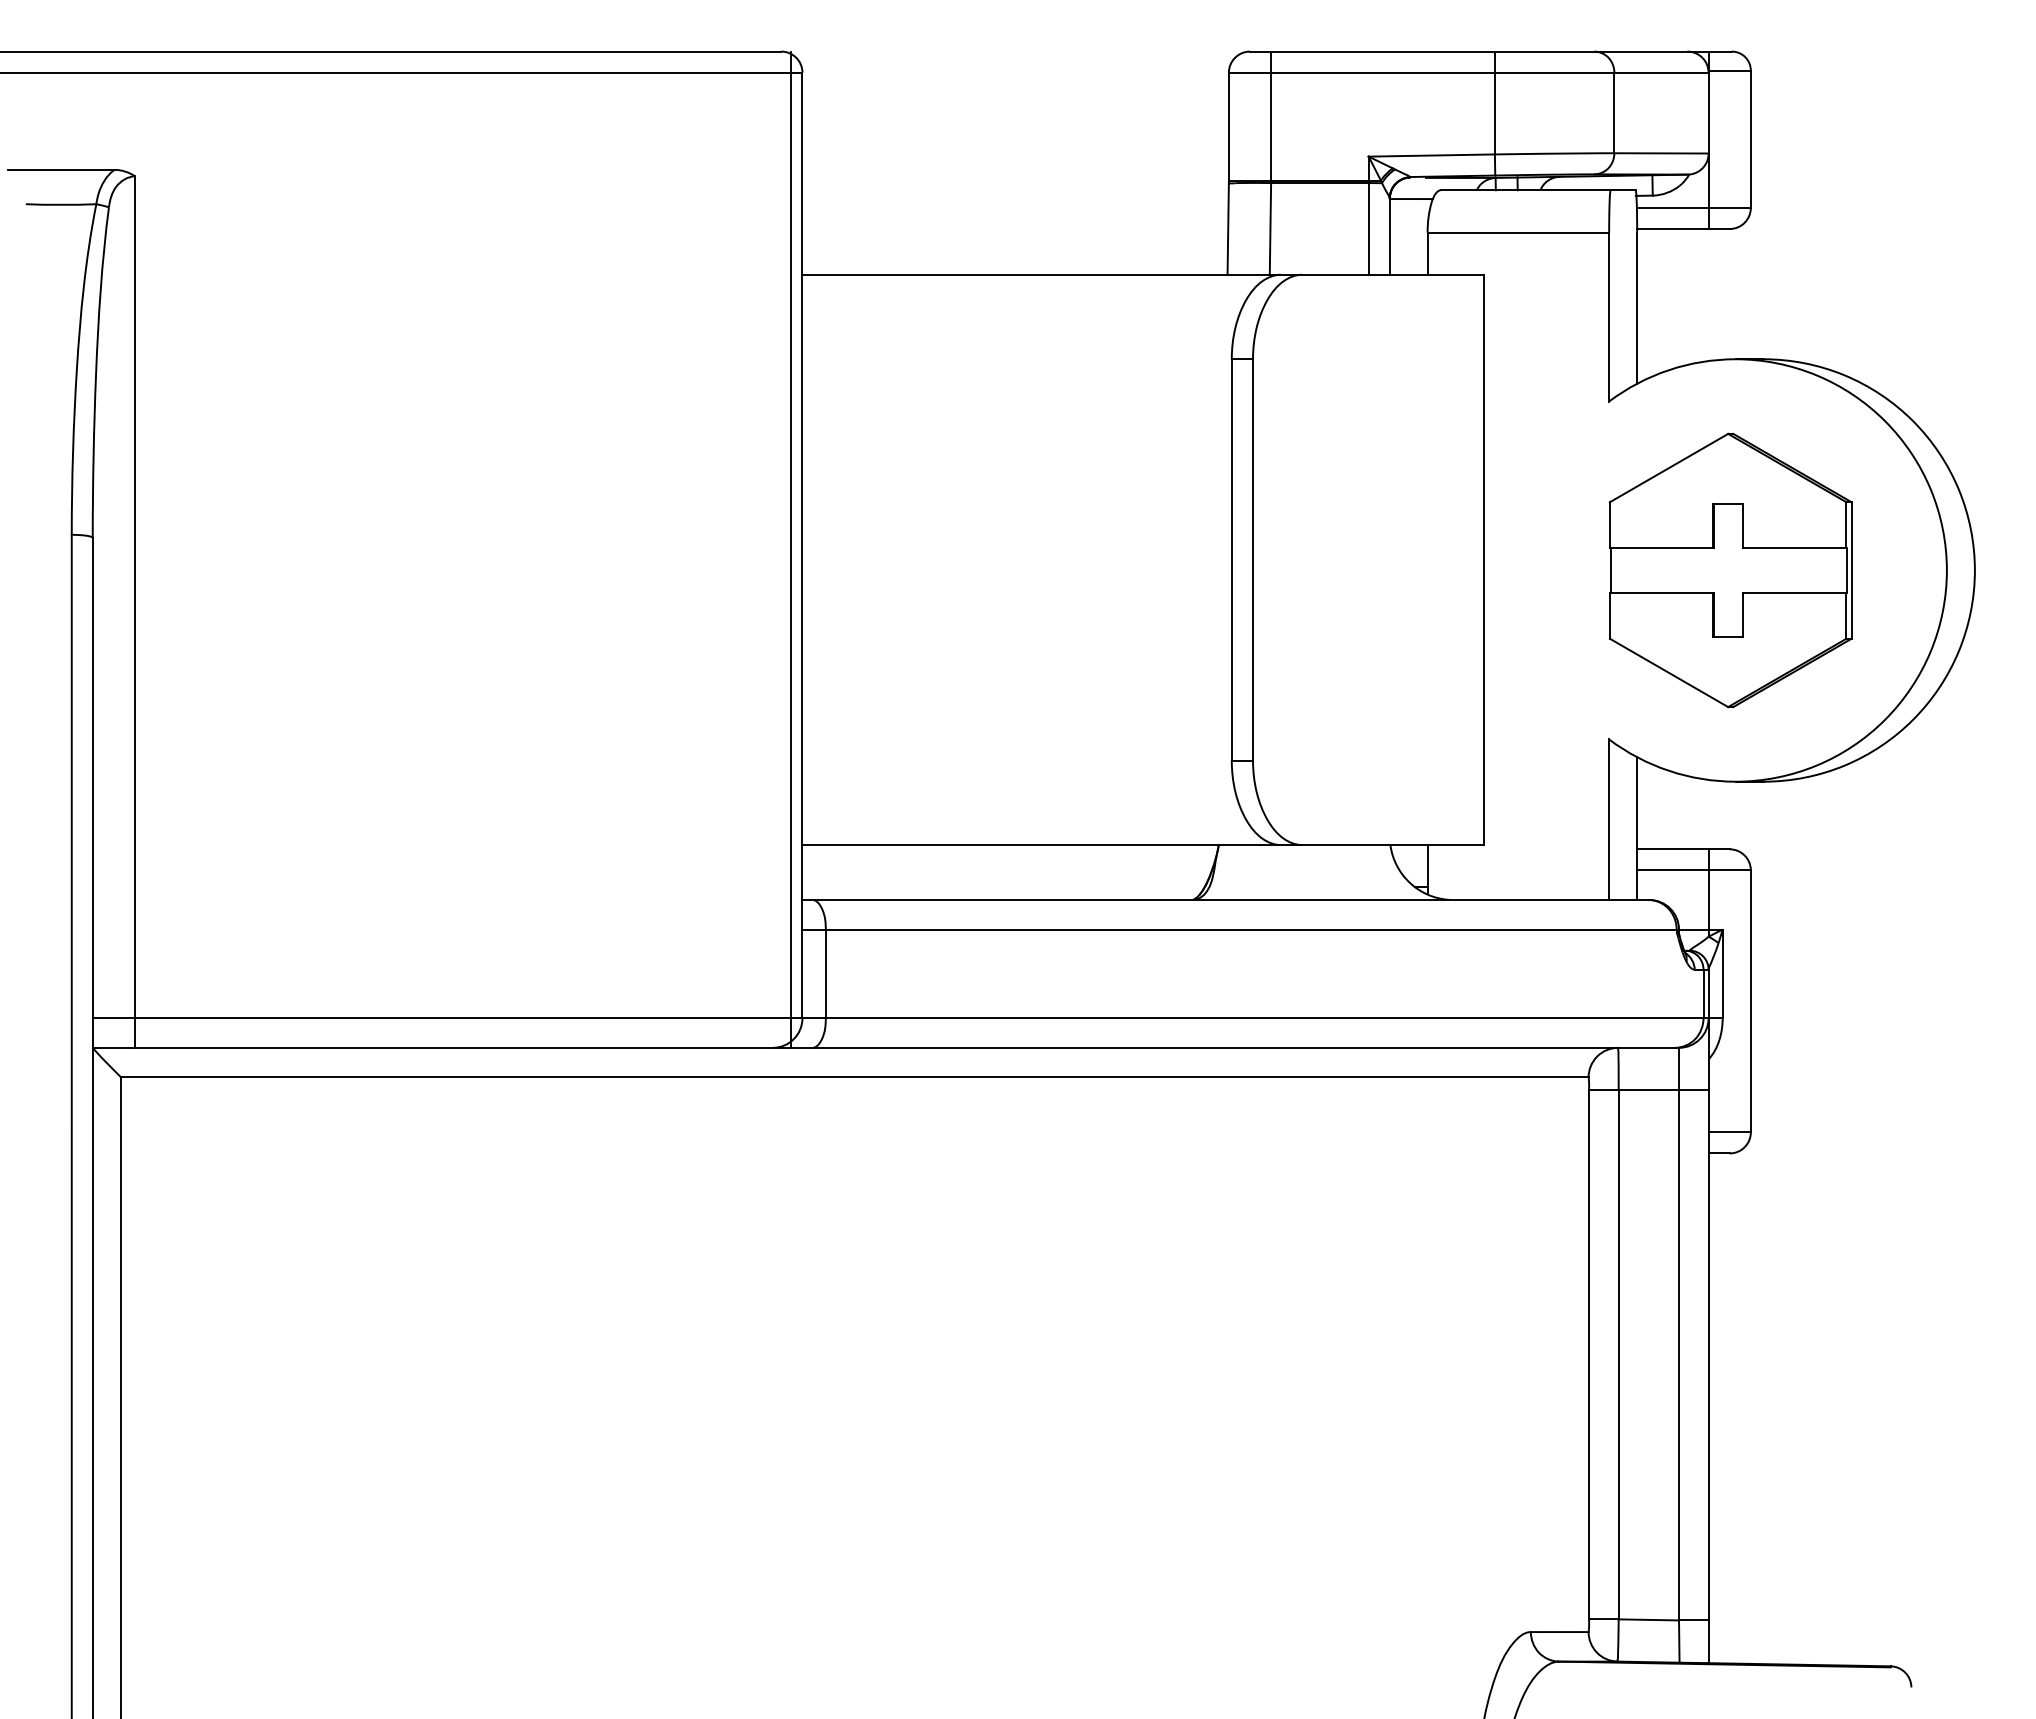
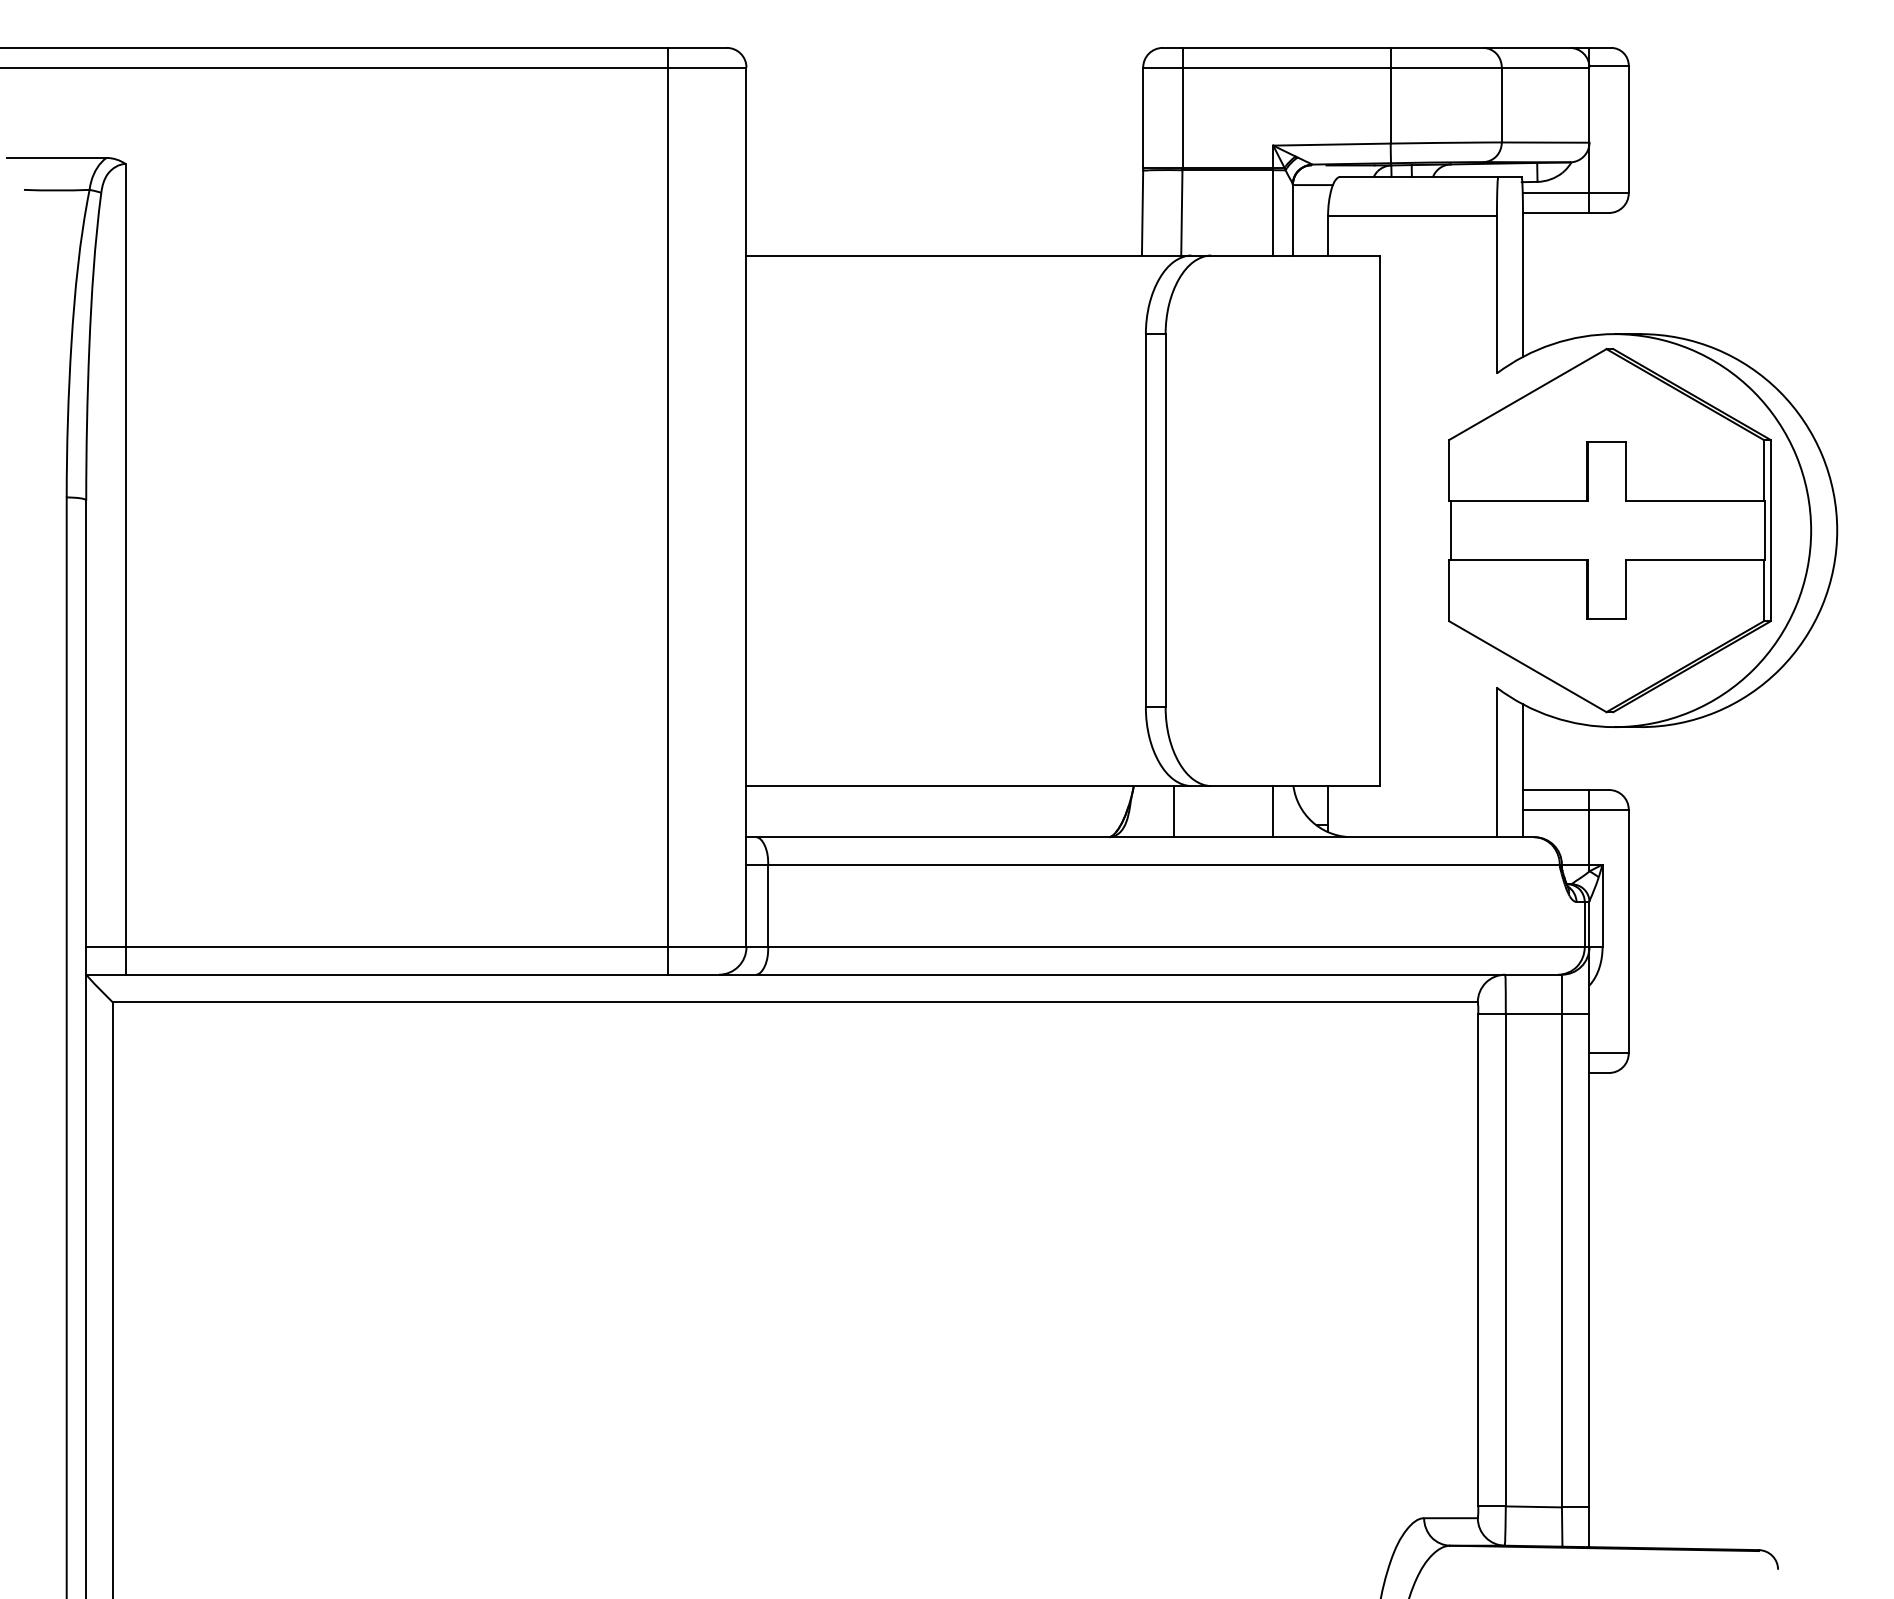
line: (790, 549) -> (667, 511), moved
part: (1730, 570) -> (1609, 530), size x1.43
line: (1261, 872) -> (1173, 811), added
line: (1368, 872) -> (1273, 811), added

